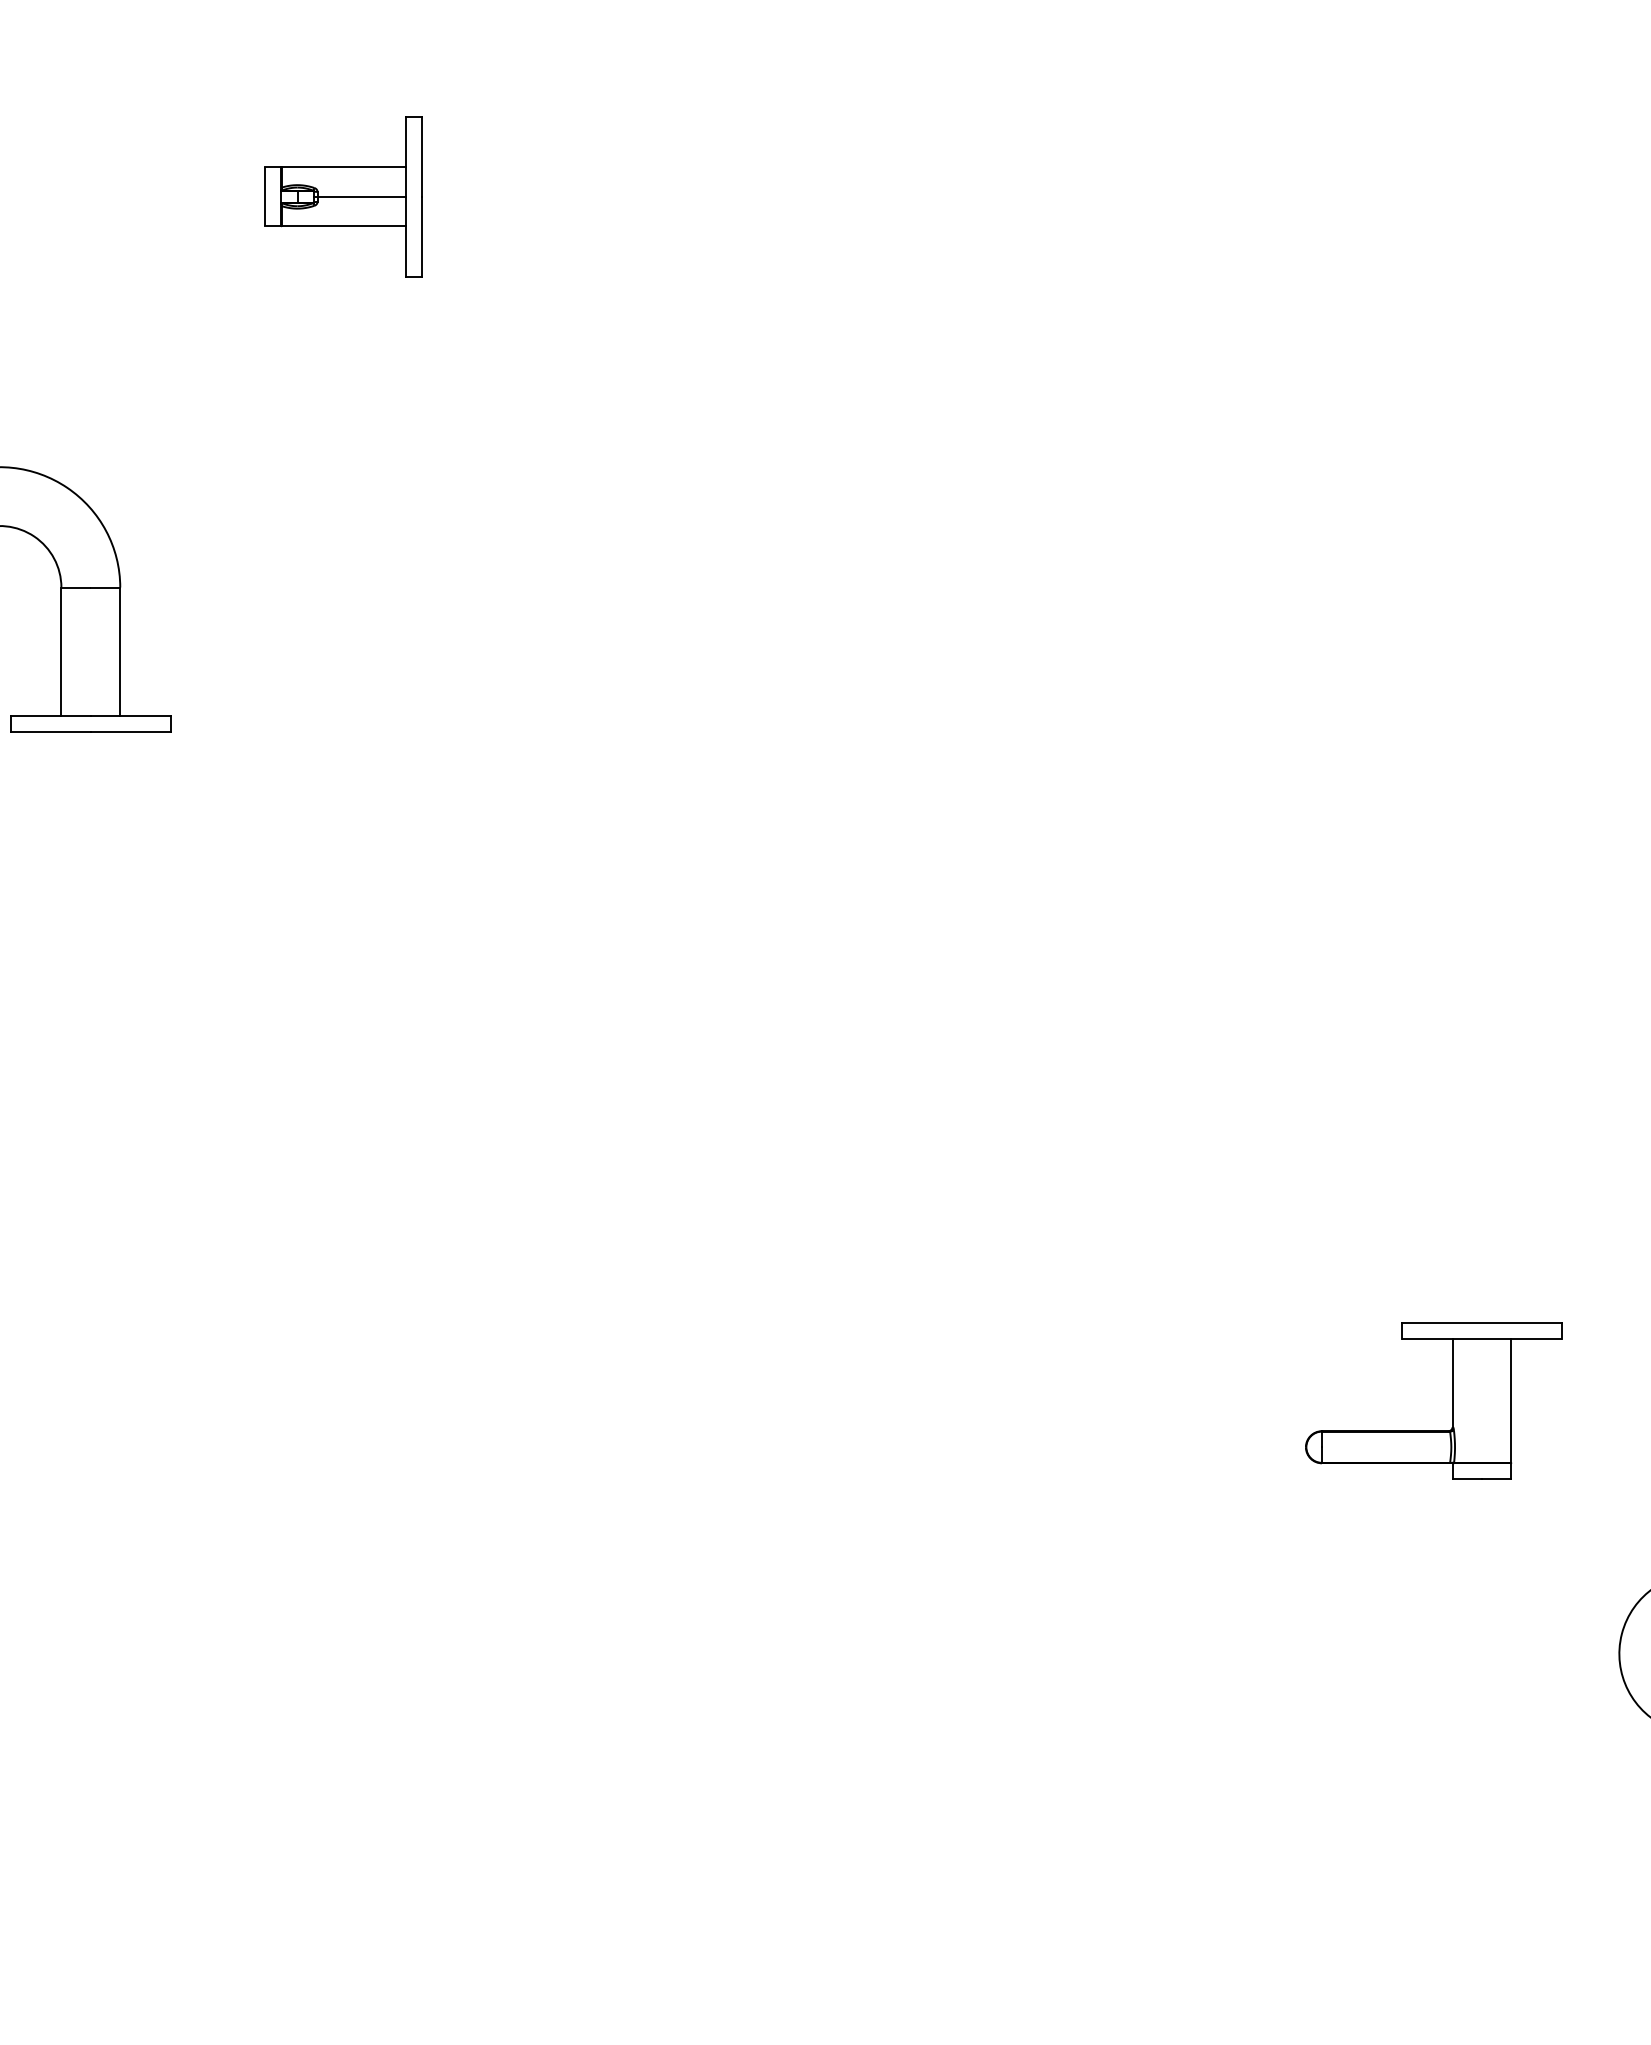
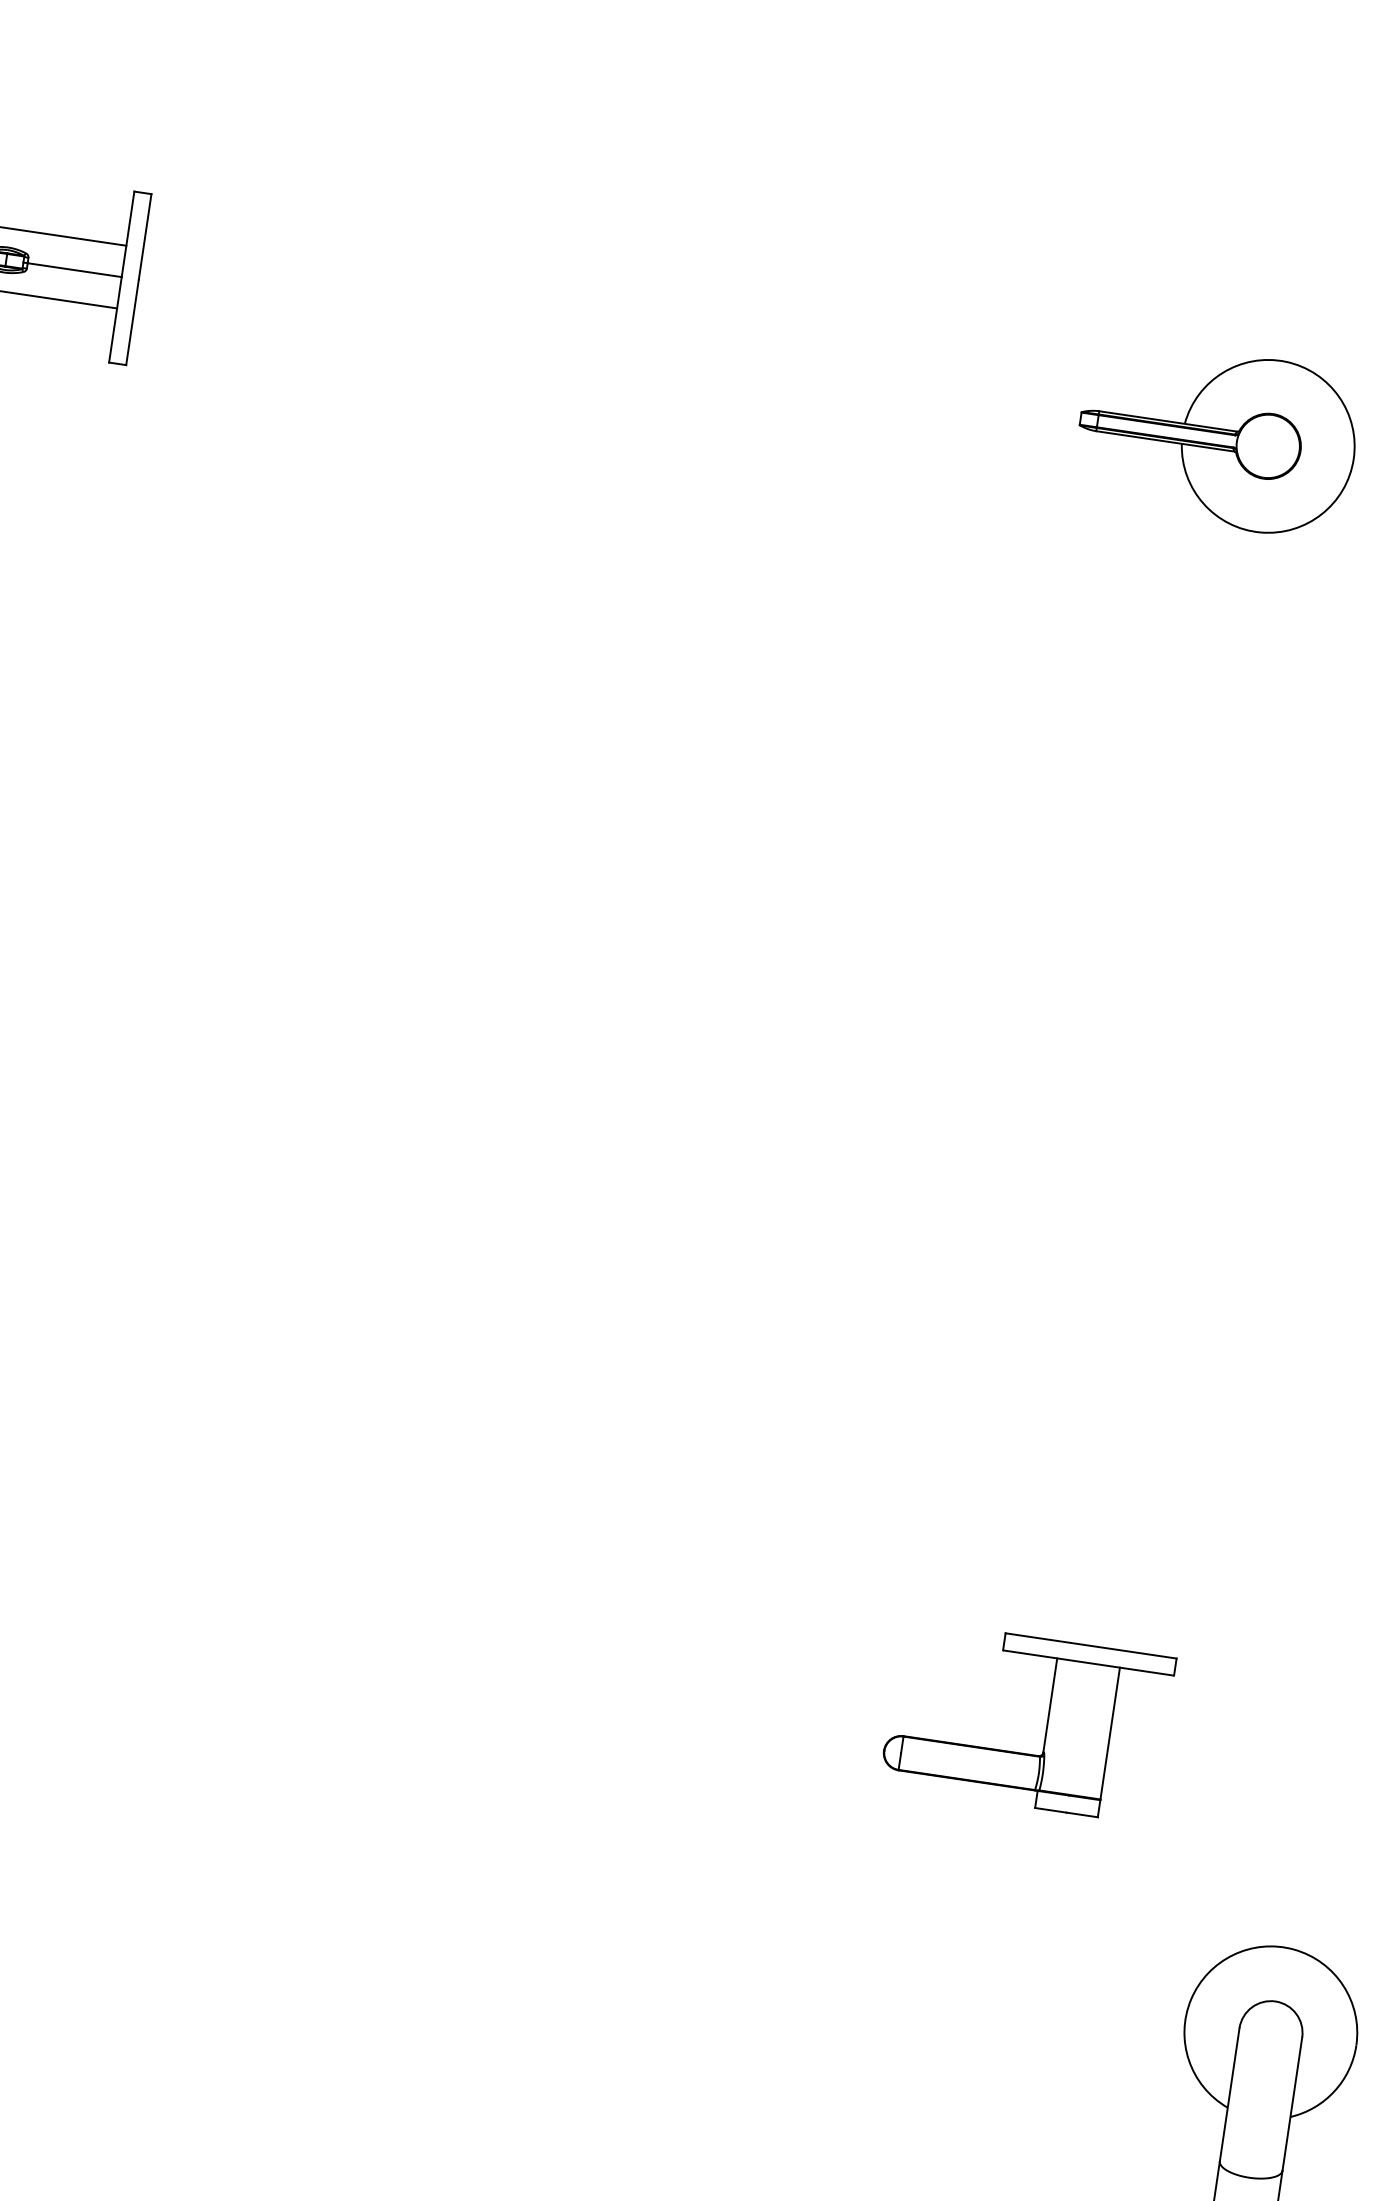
part: (1434, 196) -> (1217, 438), added

